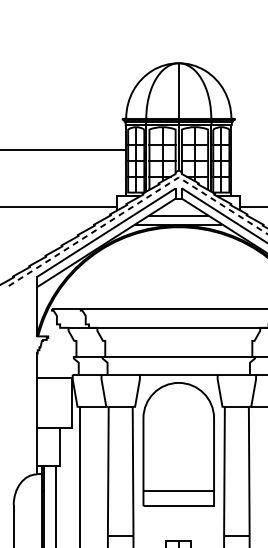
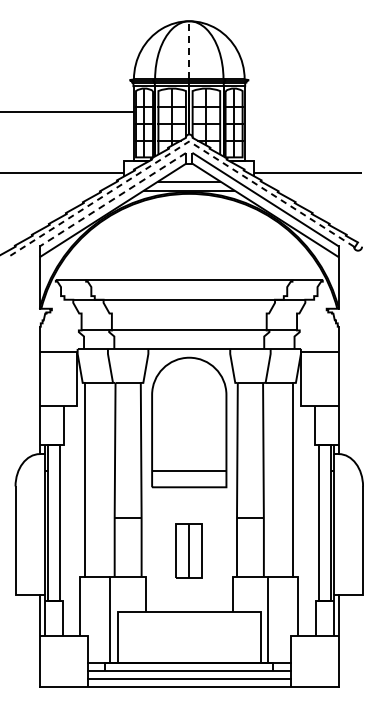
line: (178, 90) -> (189, 49), solid -> dashed
line: (105, 232) -> (112, 199), solid -> dashed

